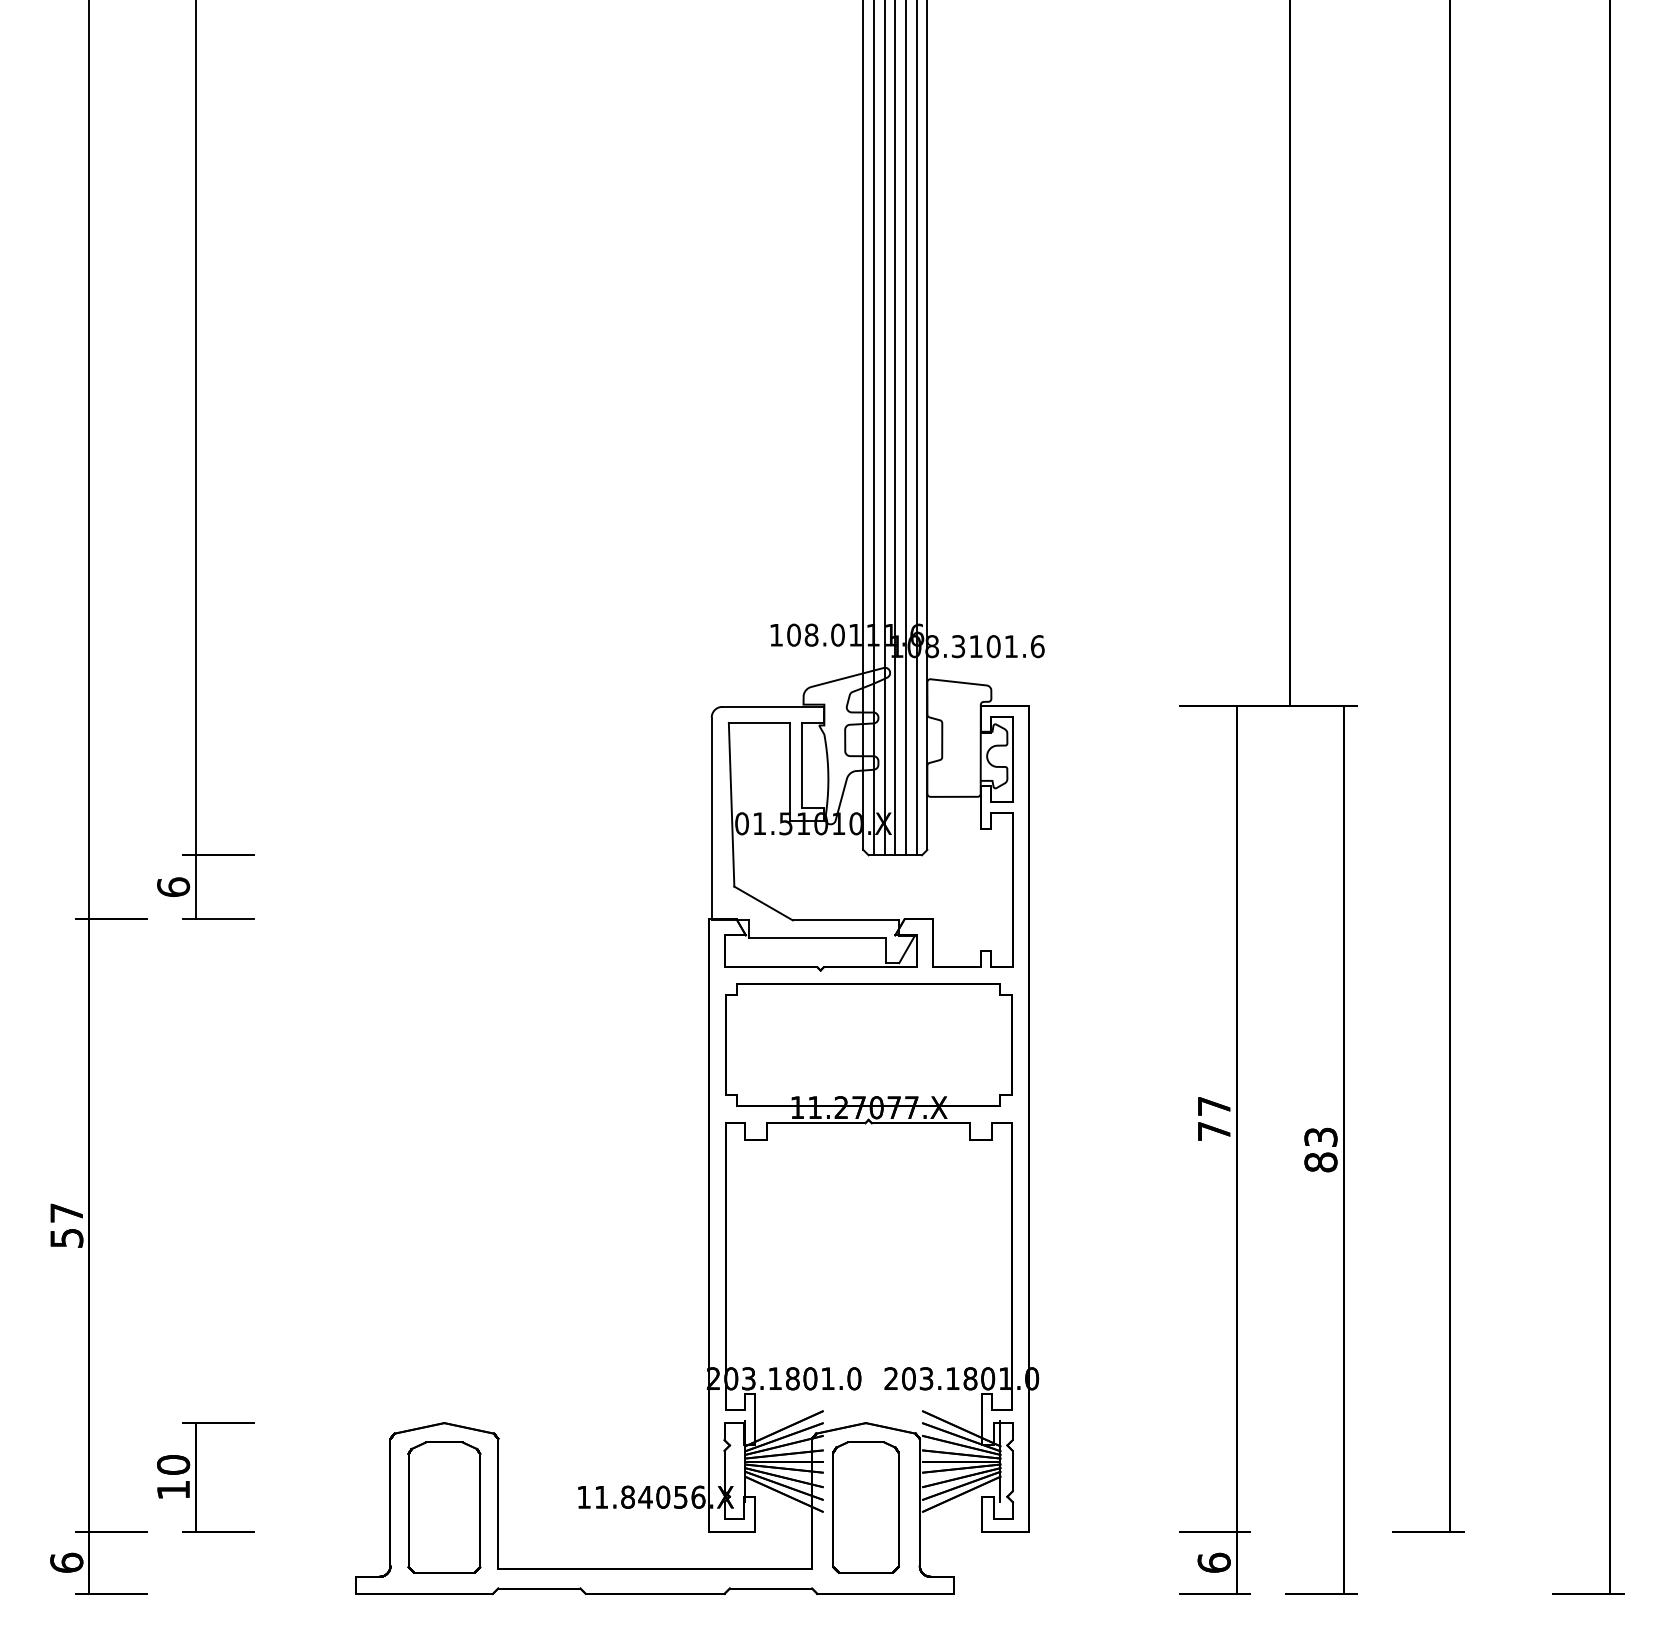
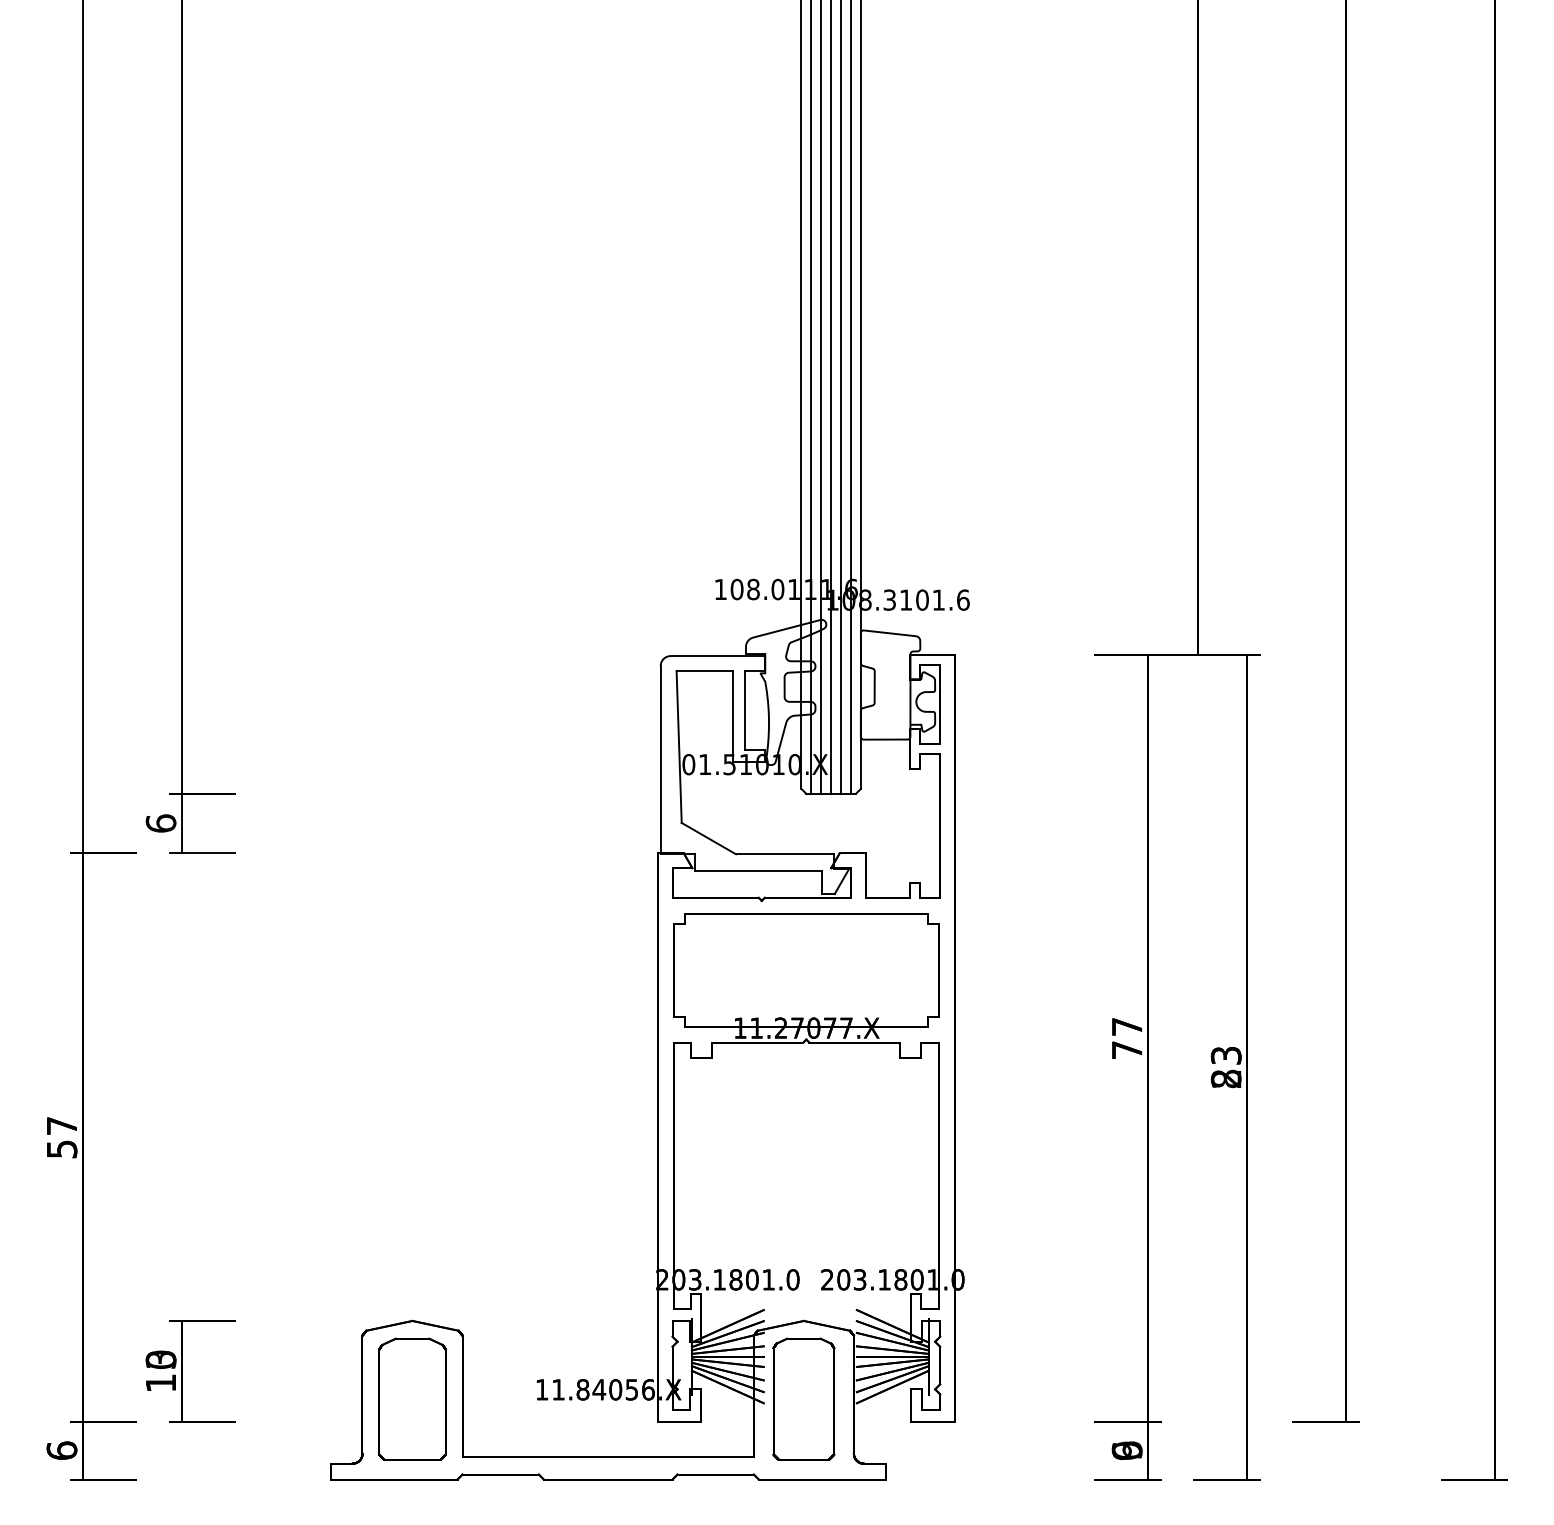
text: (1320, 1162) -> (1225, 1079), 83 -> 23
text: (173, 1464) -> (161, 1359), 10 -> 13
text: (1213, 1562) -> (1126, 1450), 6 -> 9

